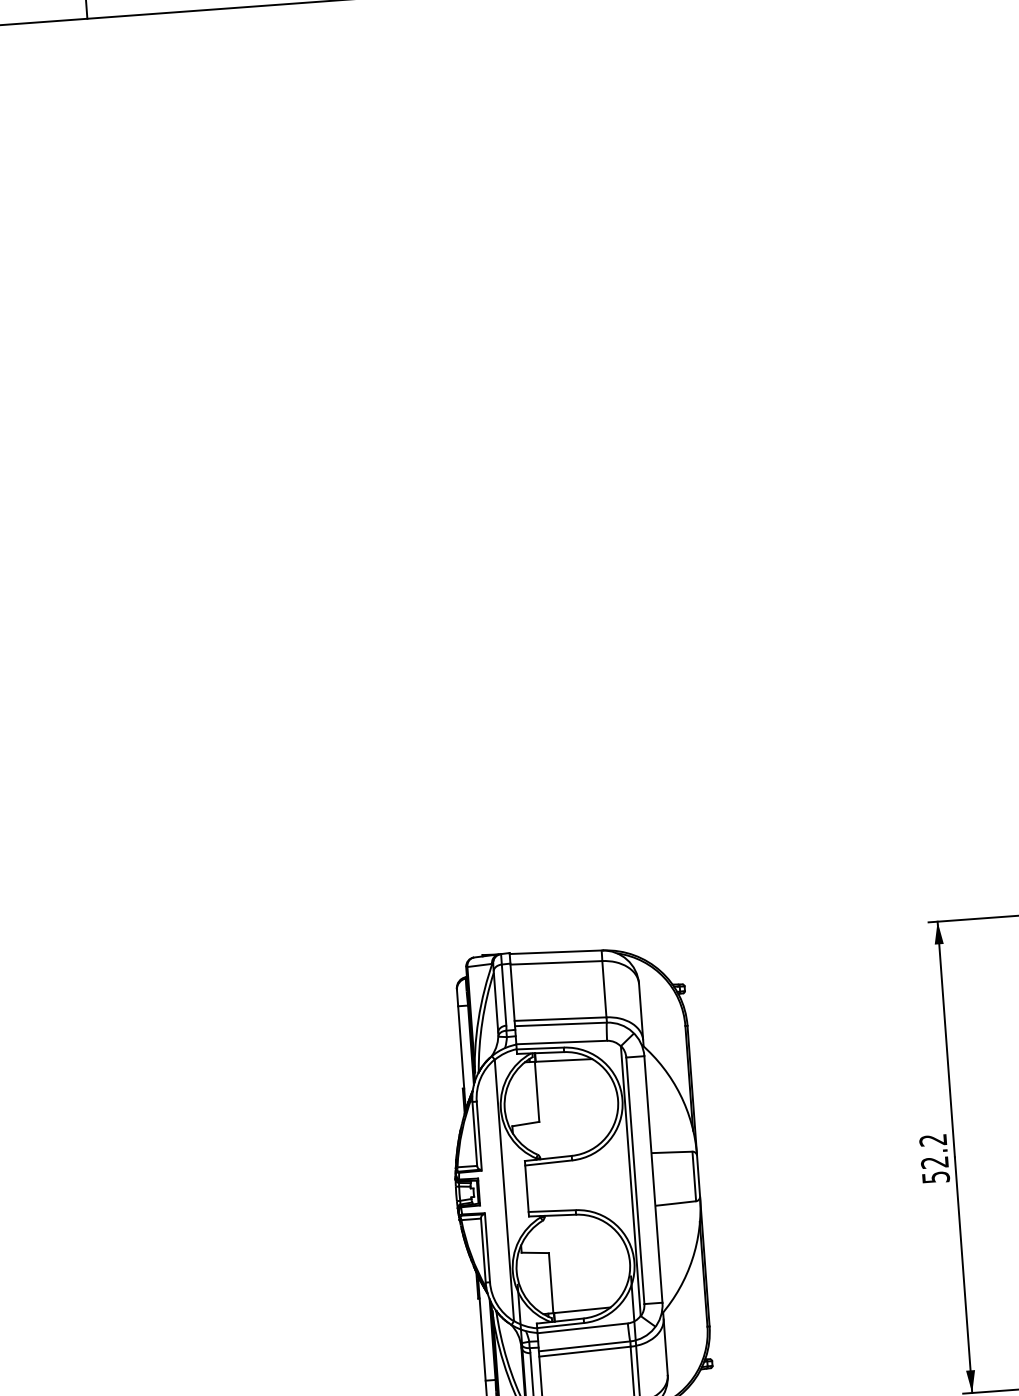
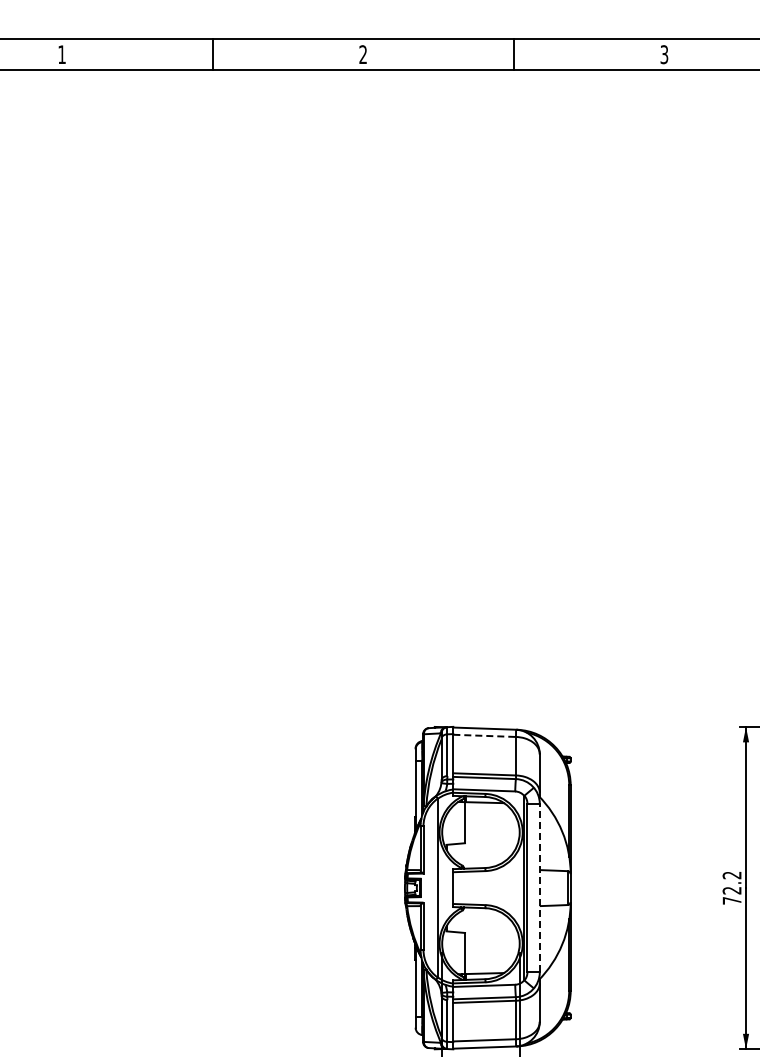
line: (557, 962) -> (485, 735), solid -> dashed
text: (934, 1177) -> (731, 900), 52.2 -> 72.2
line: (652, 1178) -> (539, 887), solid -> dashed

